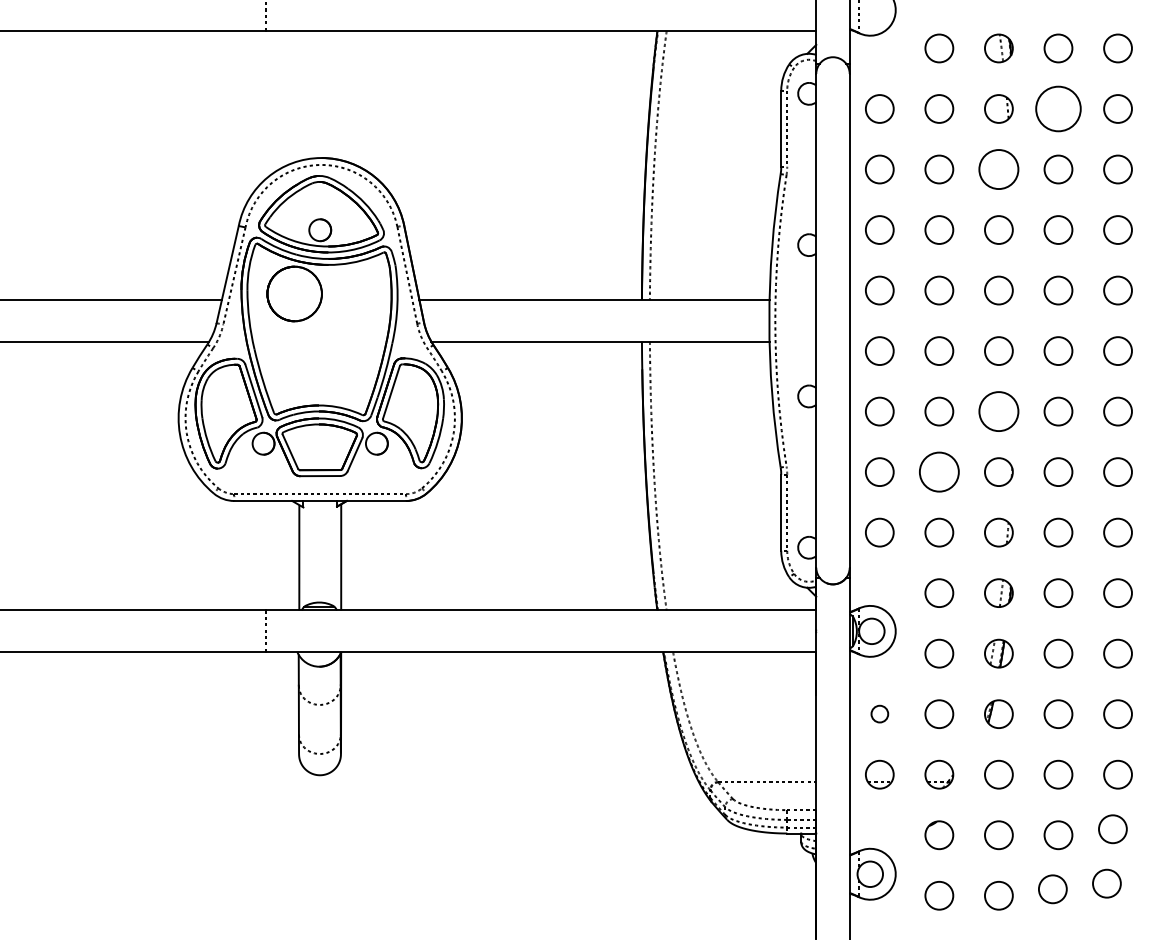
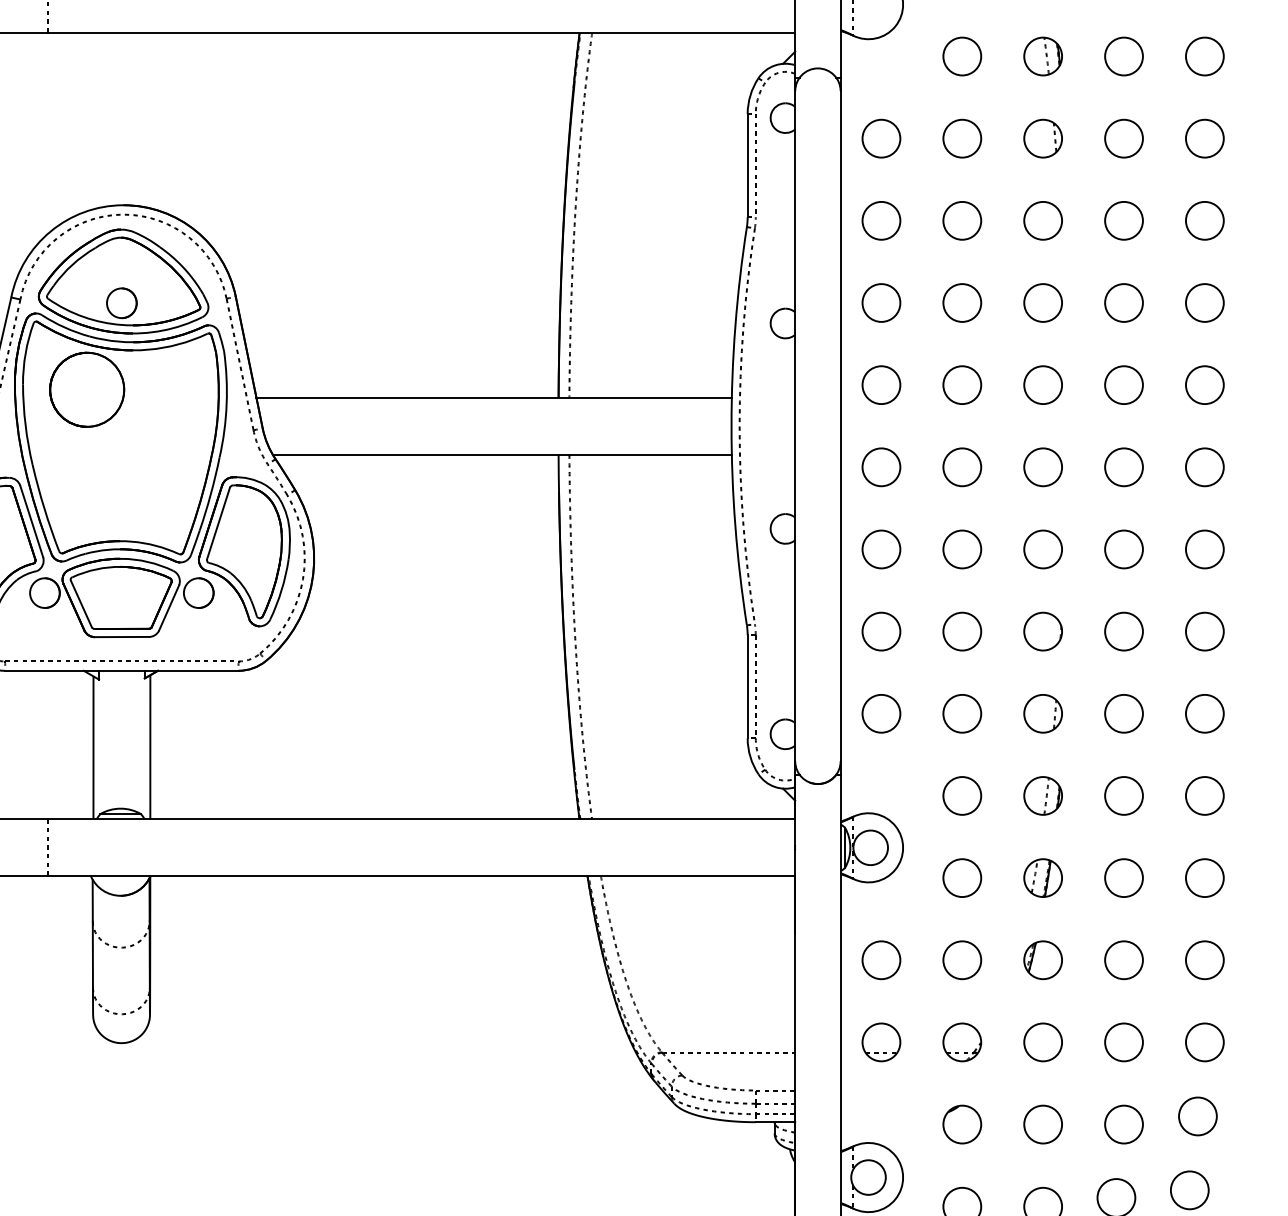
circle: (1058, 108) -> (1124, 138), size x0.62
circle: (998, 169) -> (1042, 220), size x0.71
circle: (998, 411) -> (1042, 549), size x0.71
circle: (939, 472) -> (962, 632), size x0.71
circle: (879, 713) -> (881, 959), size x1.67

